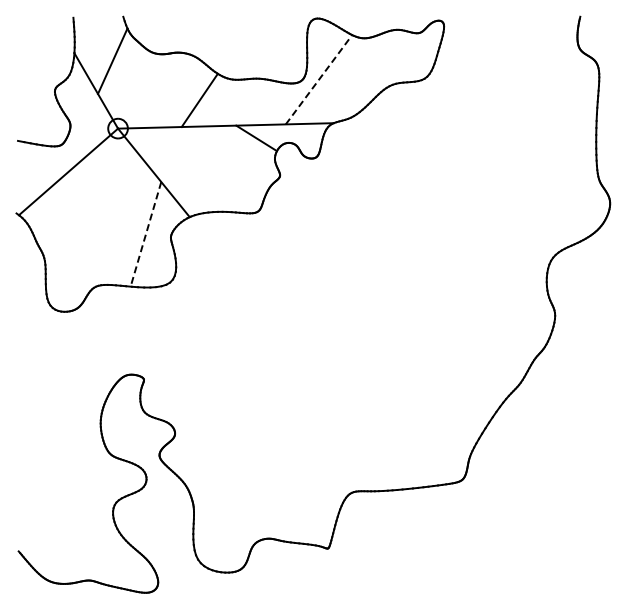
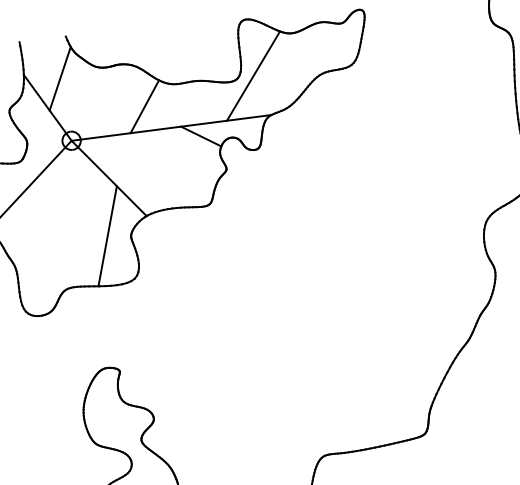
line: (319, 79) -> (253, 75), dashed -> solid
line: (145, 234) -> (107, 236), dashed -> solid

